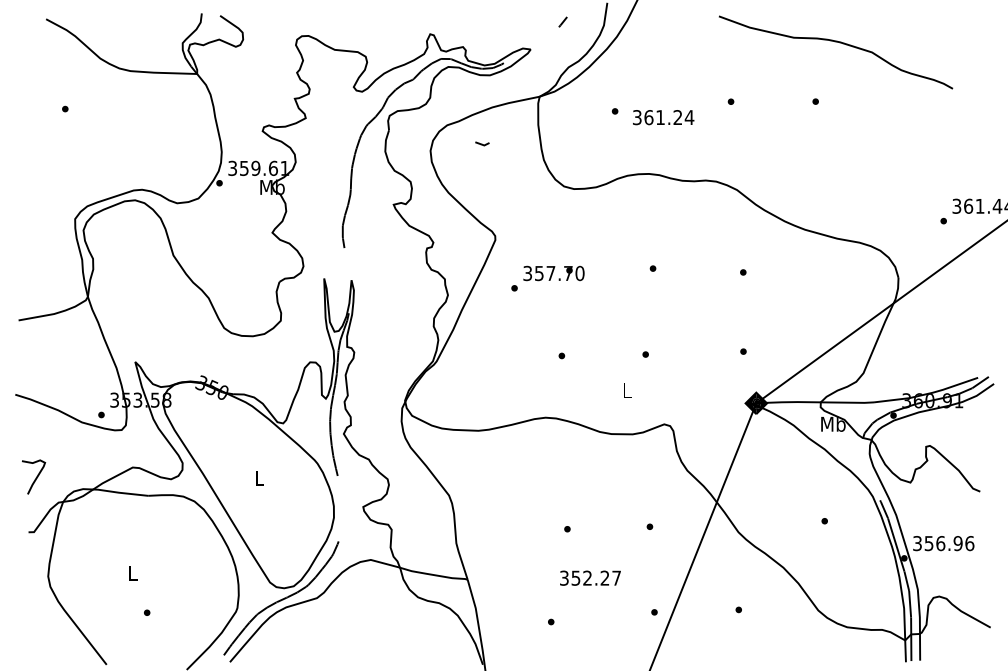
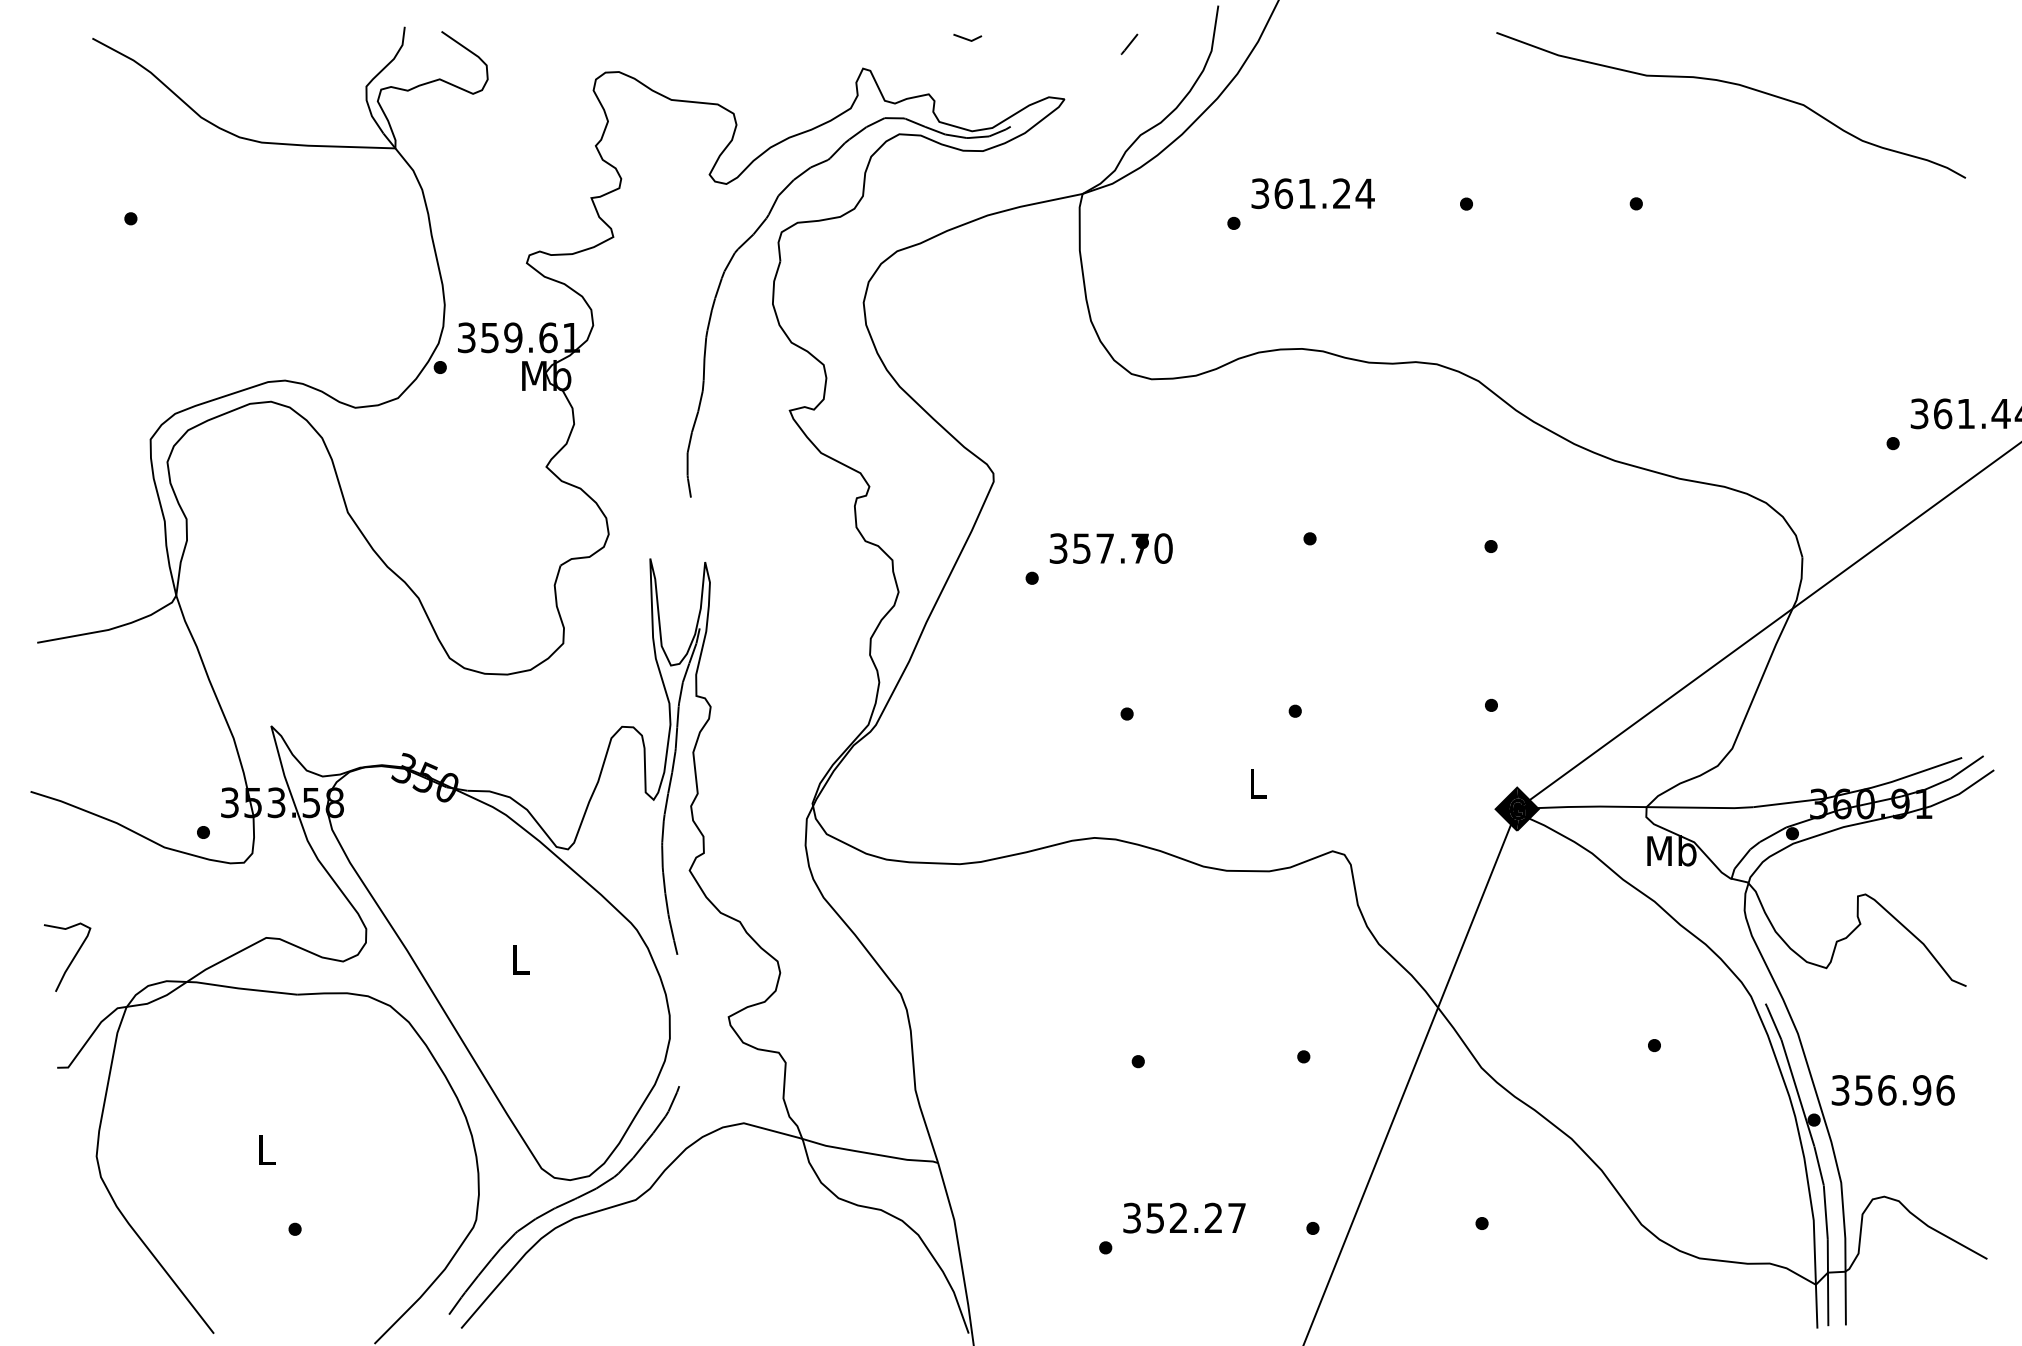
curve: (839, 43) -> (1738, 87), moved
text: (663, 117) -> (1312, 193), moved
line: (482, 143) -> (967, 37), moved
text: (590, 577) -> (1184, 1216), moved

